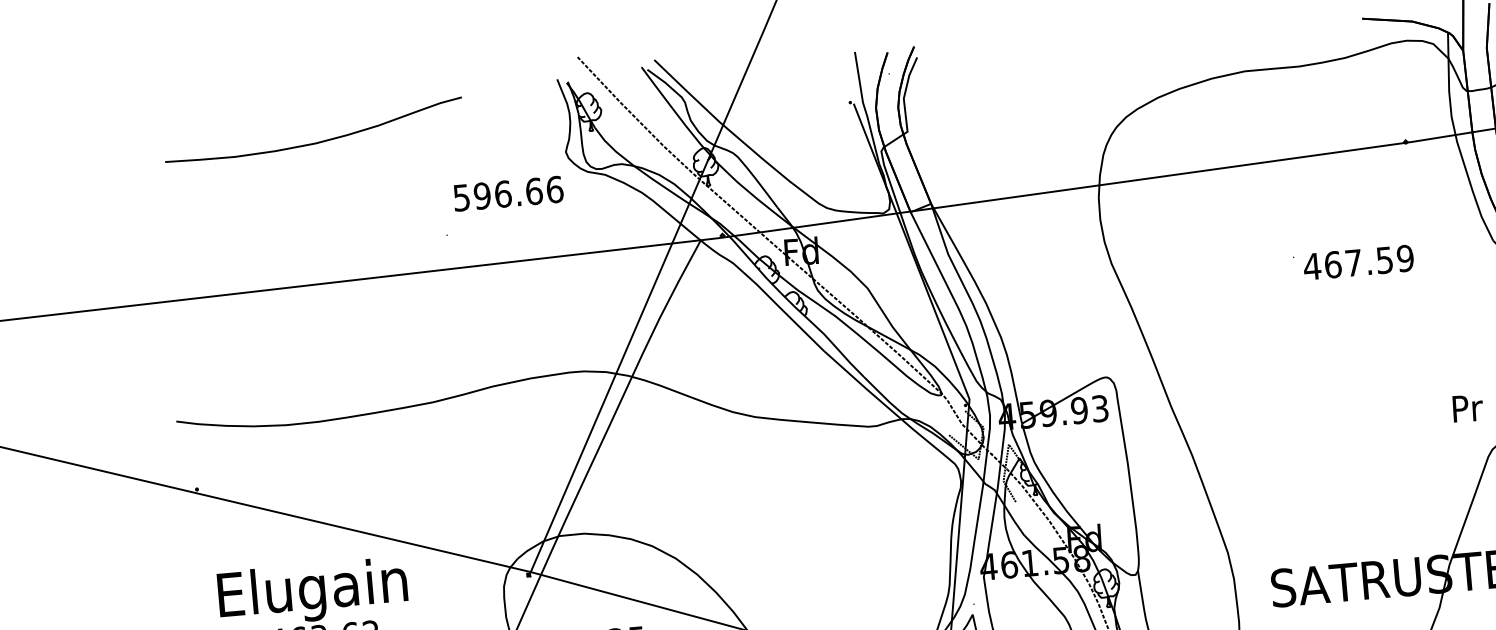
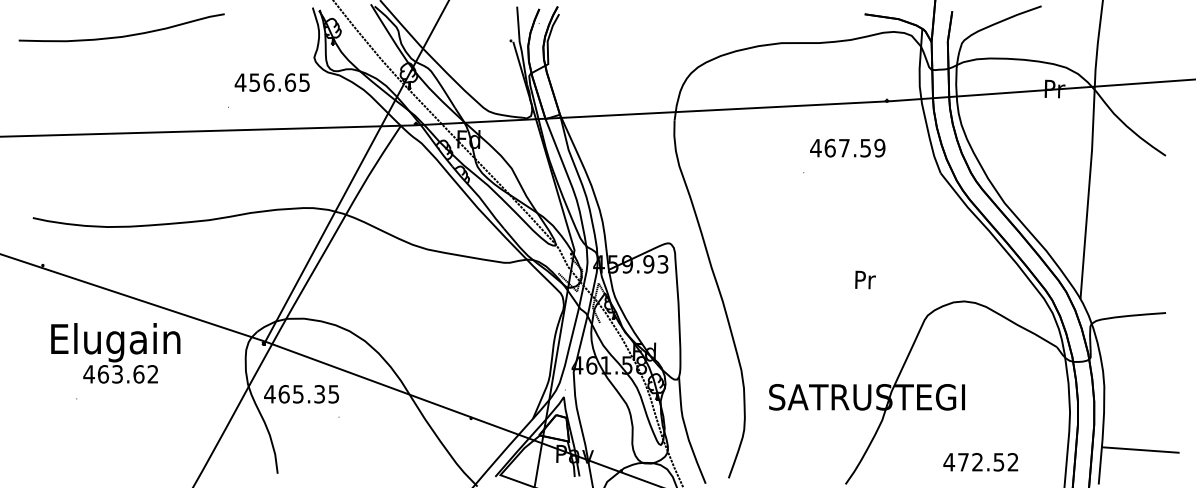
curve: (317, 141) -> (123, 35), moved
text: (508, 193) -> (272, 82), 596.66 -> 456.65
text: (1358, 261) -> (847, 147), moved
text: (1467, 407) -> (865, 279), moved

